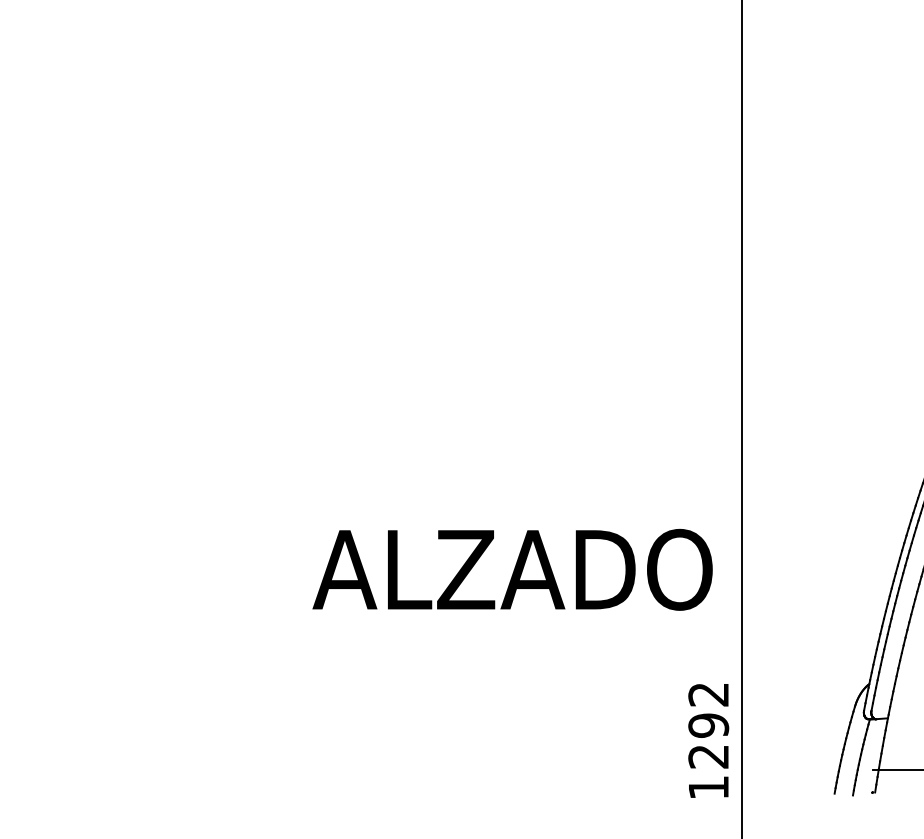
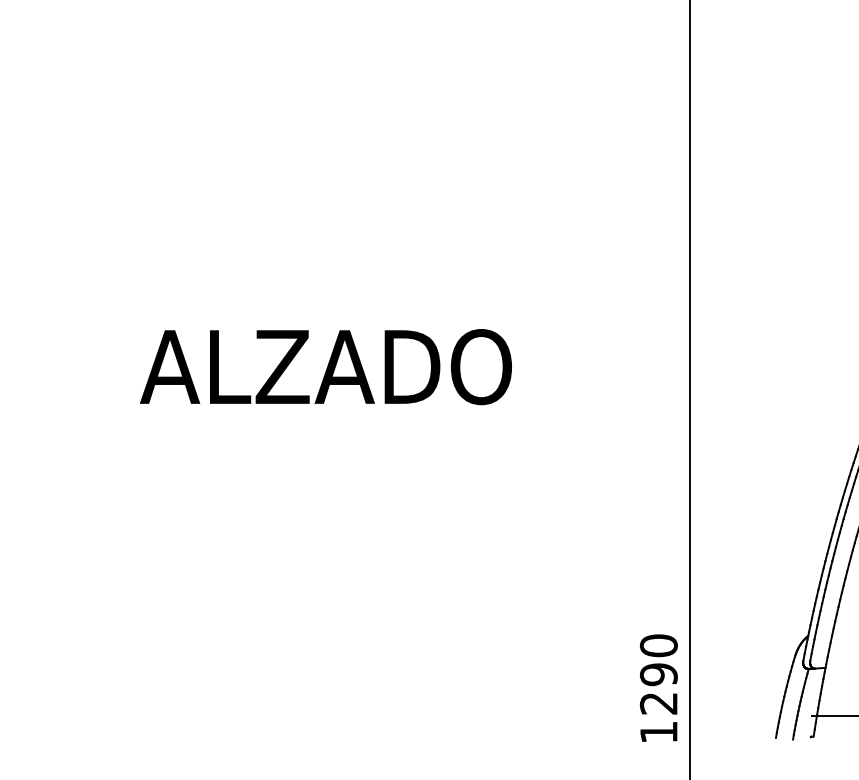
text: (512, 569) -> (325, 366), moved
text: (708, 694) -> (658, 645), 1292 -> 1290

